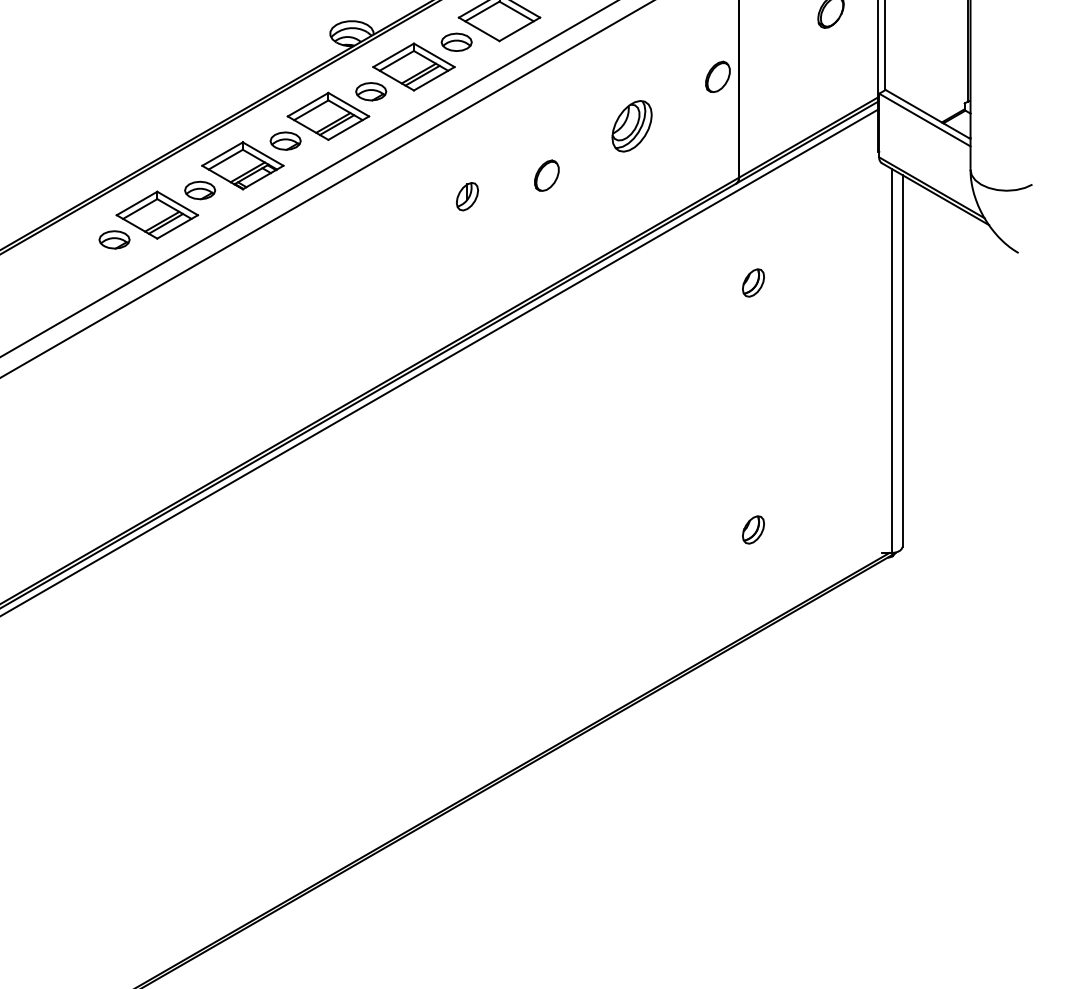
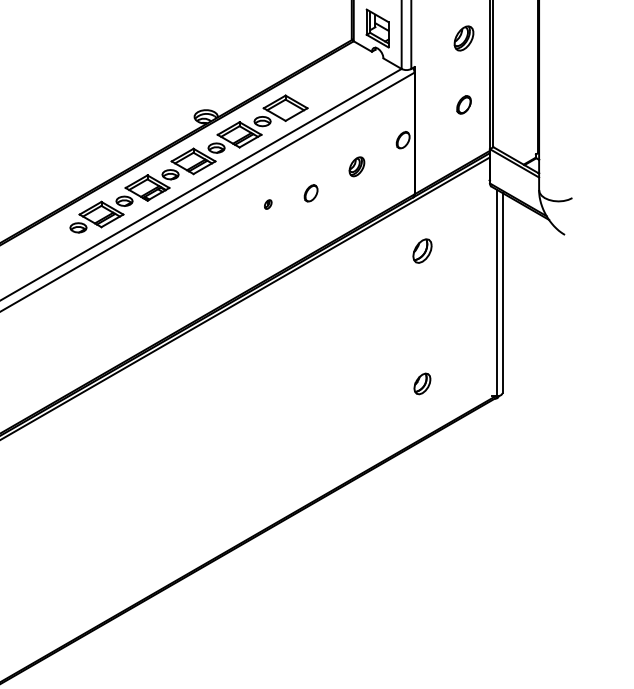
part: (631, 125) -> (356, 166), size x0.7
part: (465, 196) -> (267, 204), size x0.6
part: (751, 281) -> (421, 250), size x1.6
part: (751, 529) -> (421, 383), size x1.4

